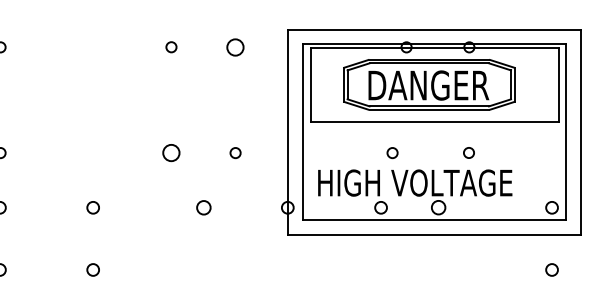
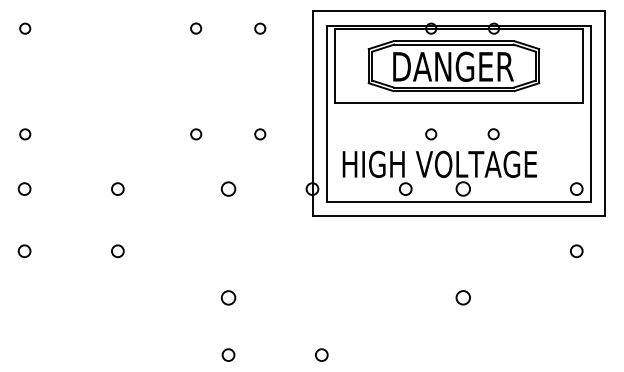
circle: (235, 47) -> (260, 28), size x0.62
circle: (171, 153) -> (196, 134), size x0.62
circle: (392, 153) -> (431, 134), moved

